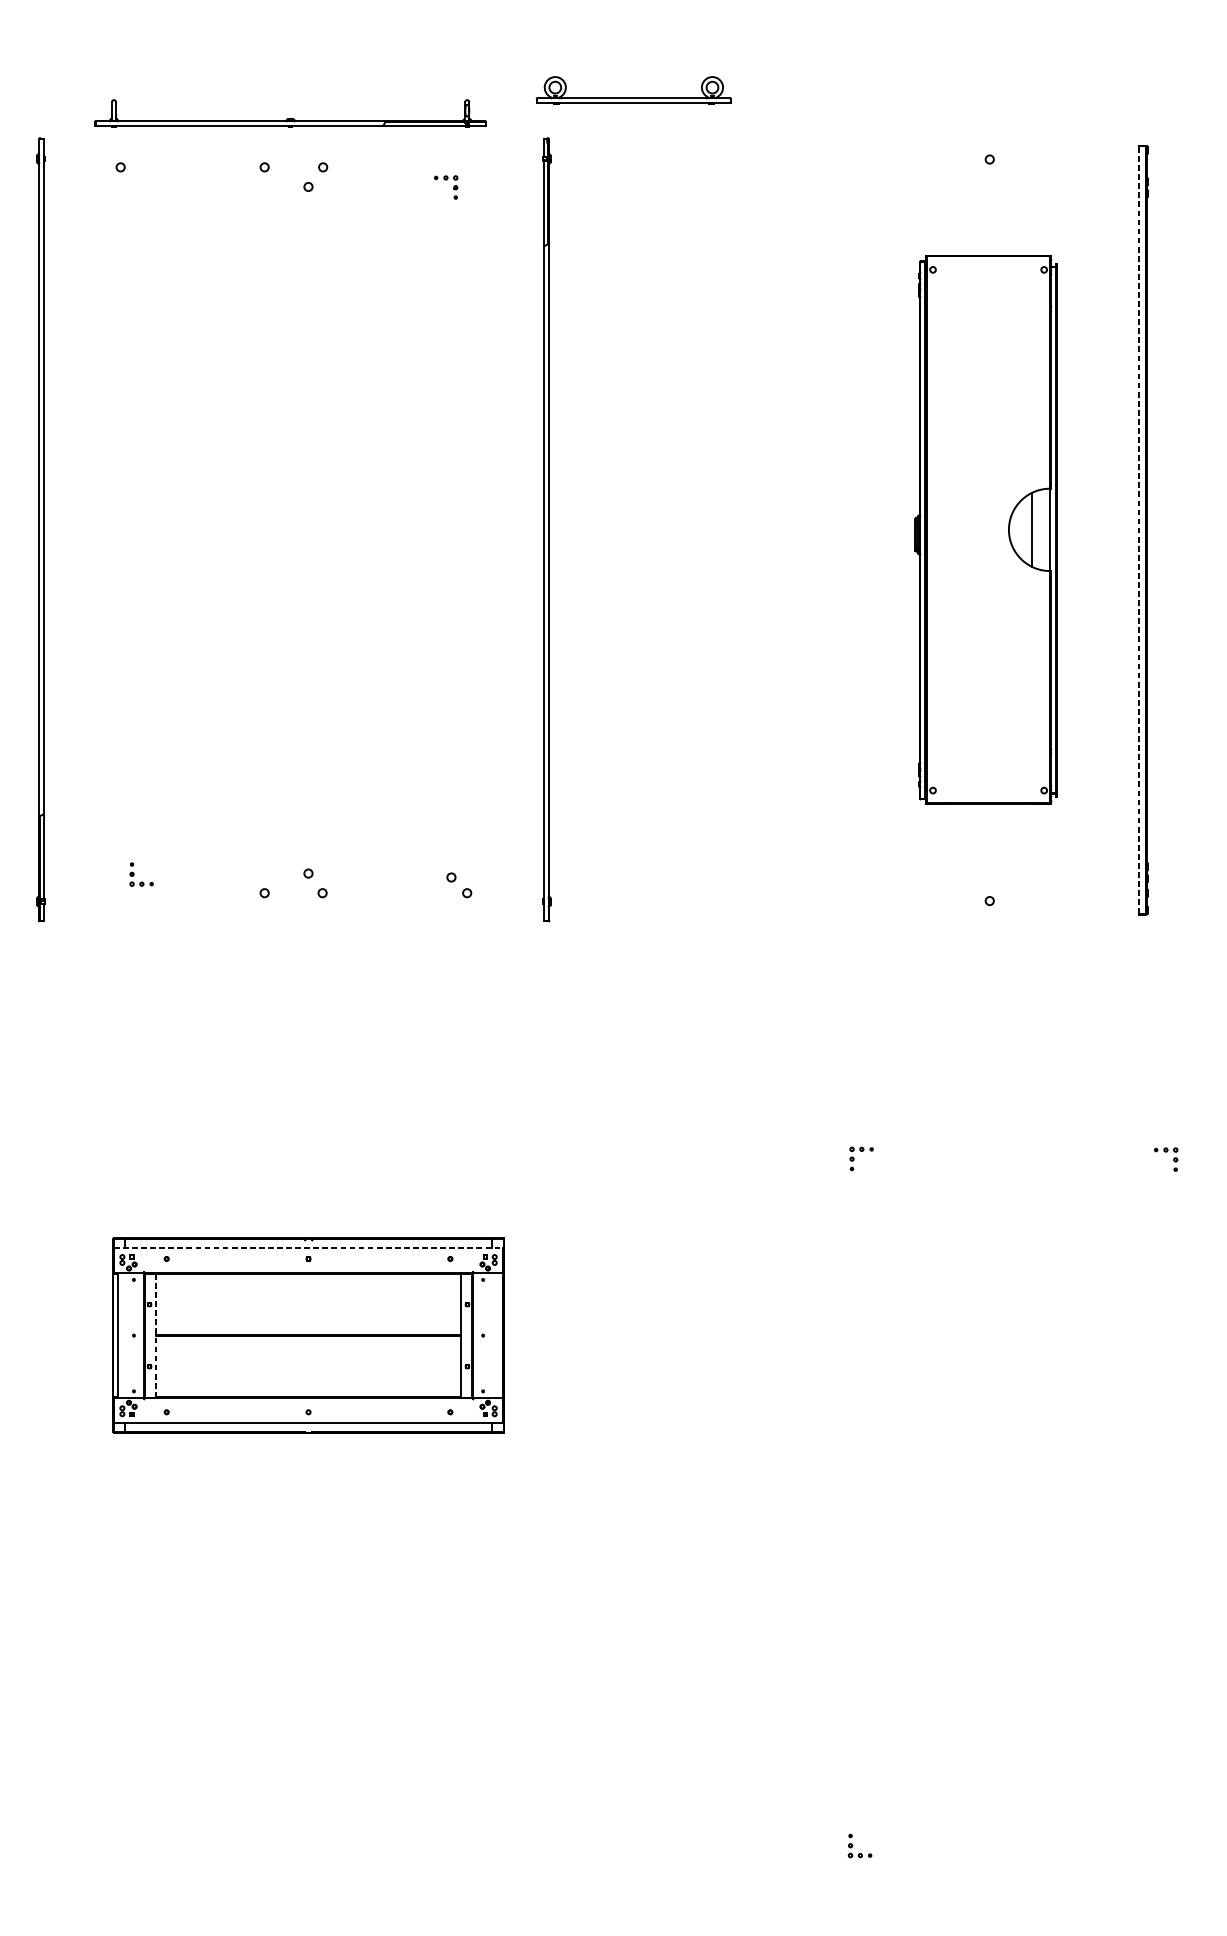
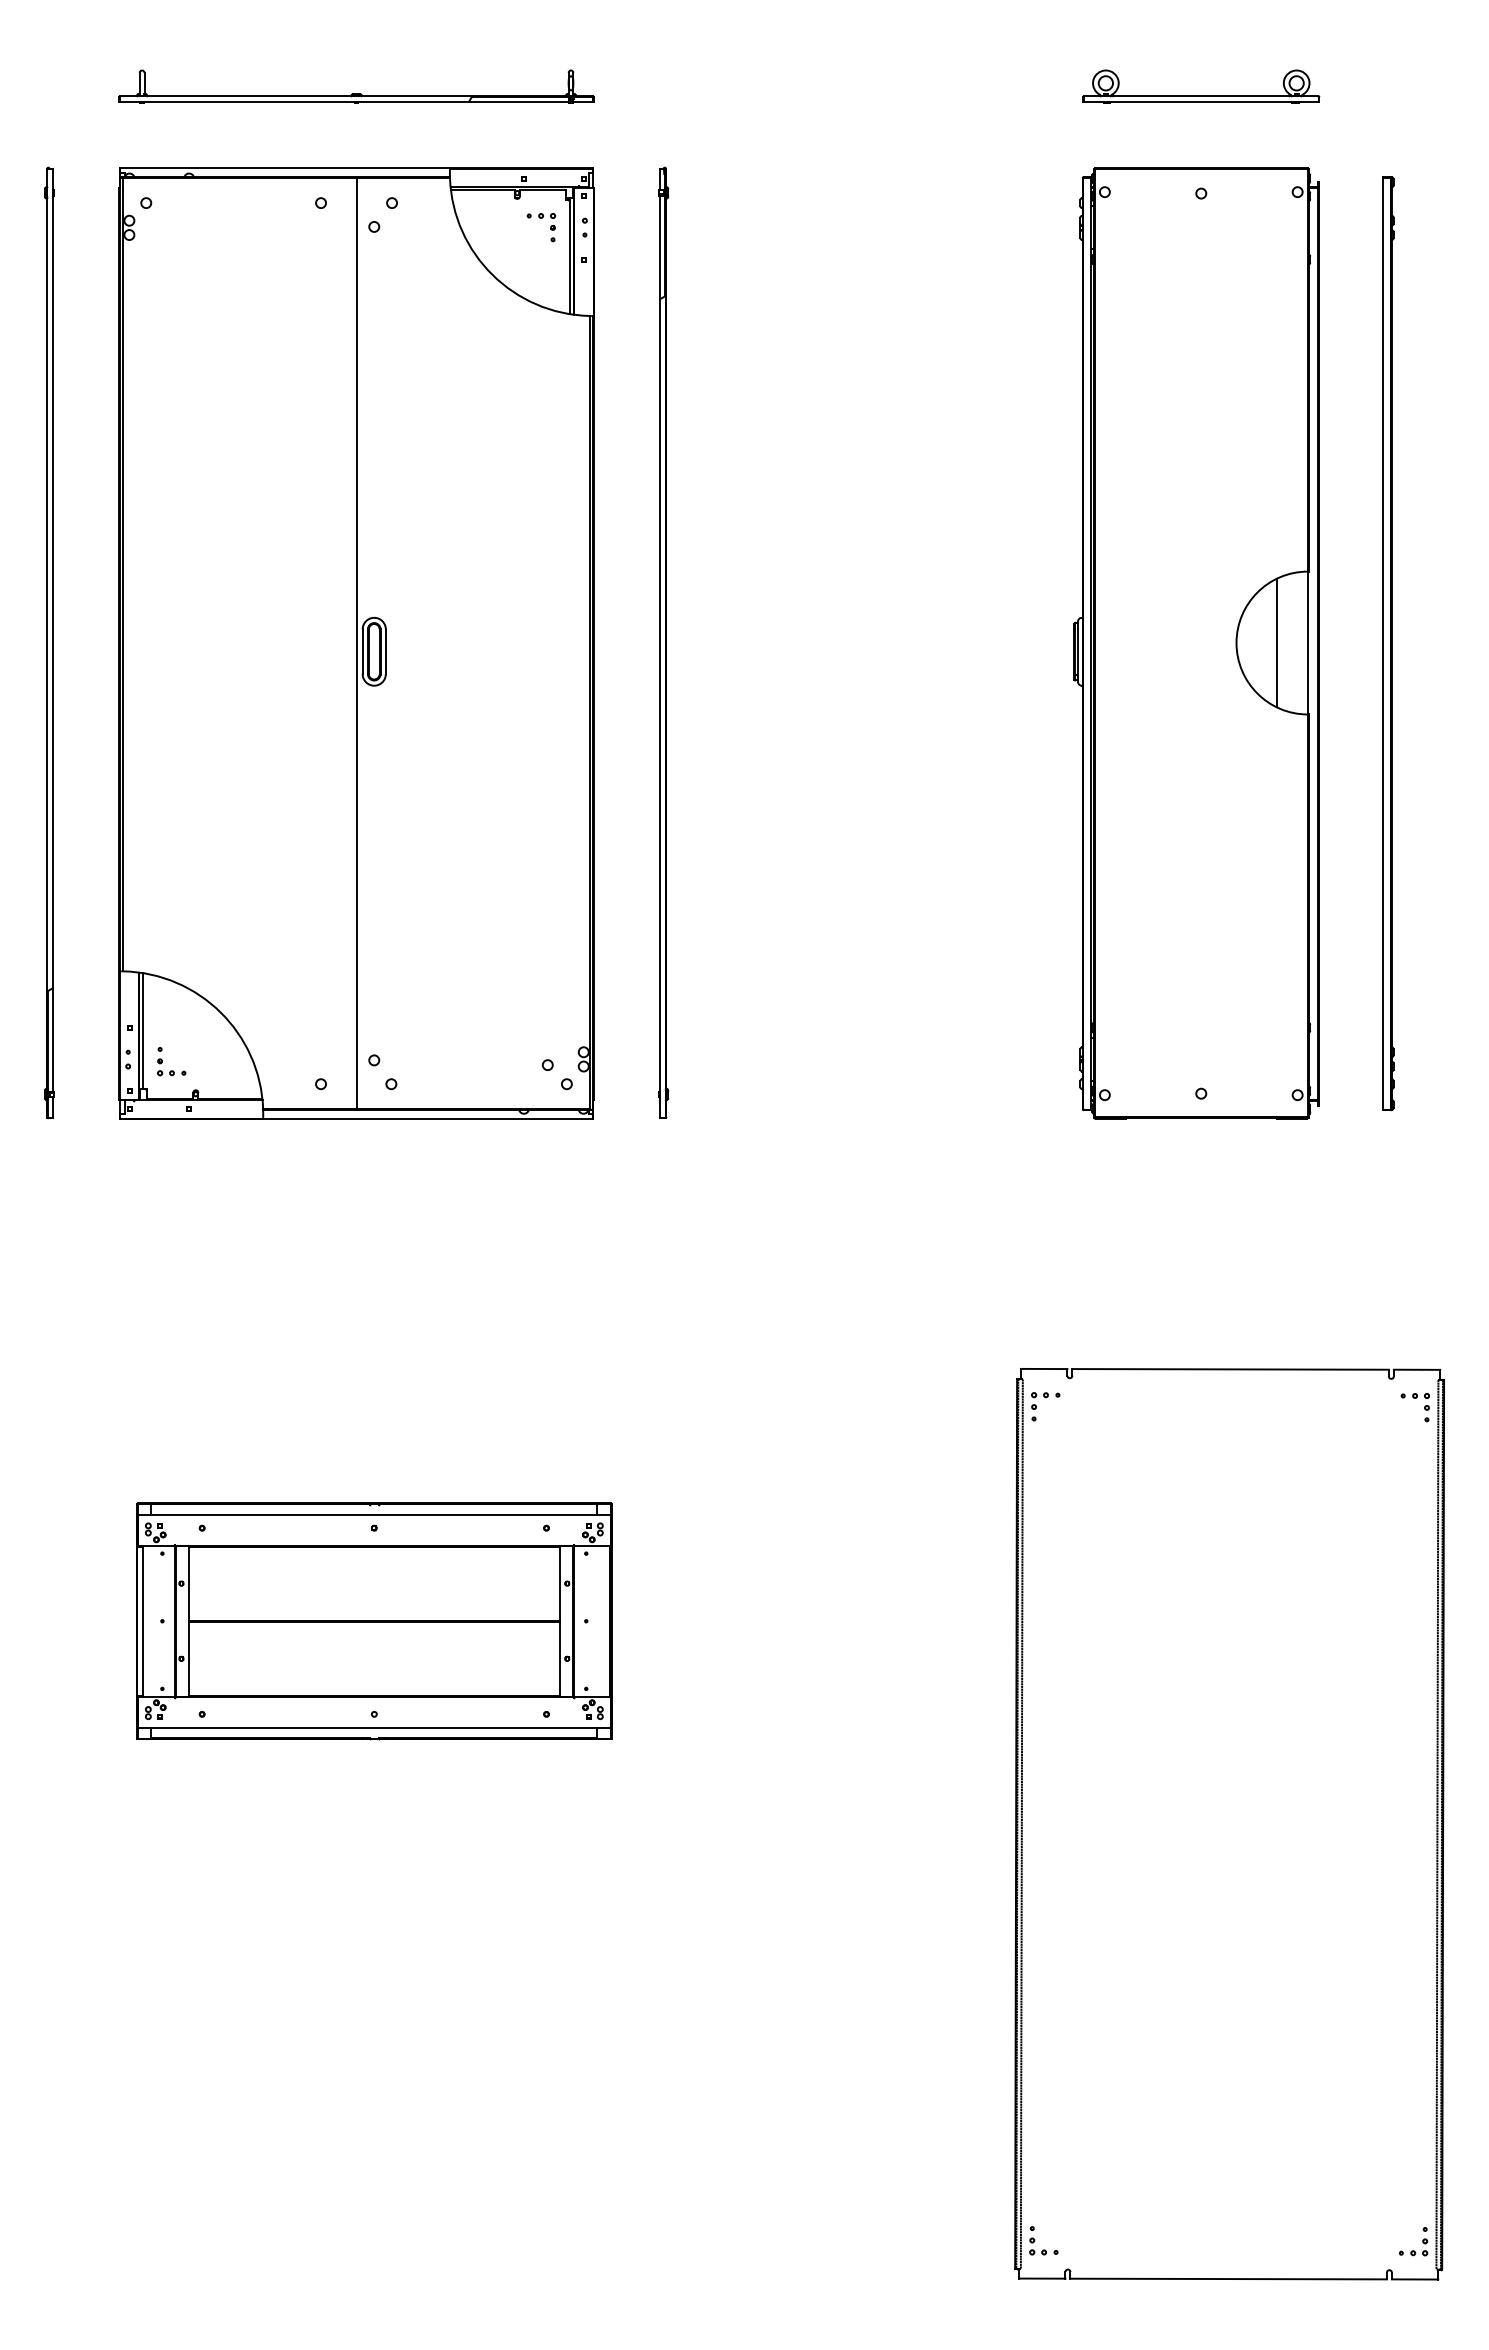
part: (634, 97) -> (1201, 95), moved
part: (290, 119) -> (356, 93), moved
part: (293, 530) -> (356, 643), added
part: (985, 530) -> (1196, 643), size x1.43
line: (1139, 530) -> (1382, 643), dashed -> solid
line: (308, 1247) -> (374, 1514), dashed -> solid
line: (156, 1335) -> (189, 1620), dashed -> solid
part: (1013, 1503) -> (1229, 1824), added

